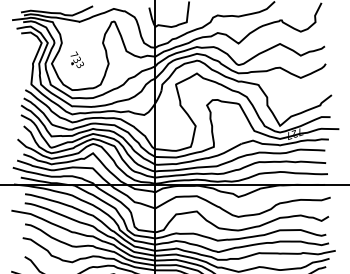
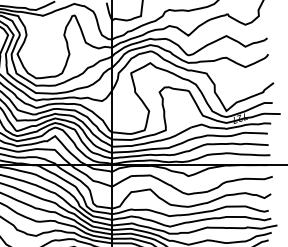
part: (76, 59) -> (40, 50), removed

